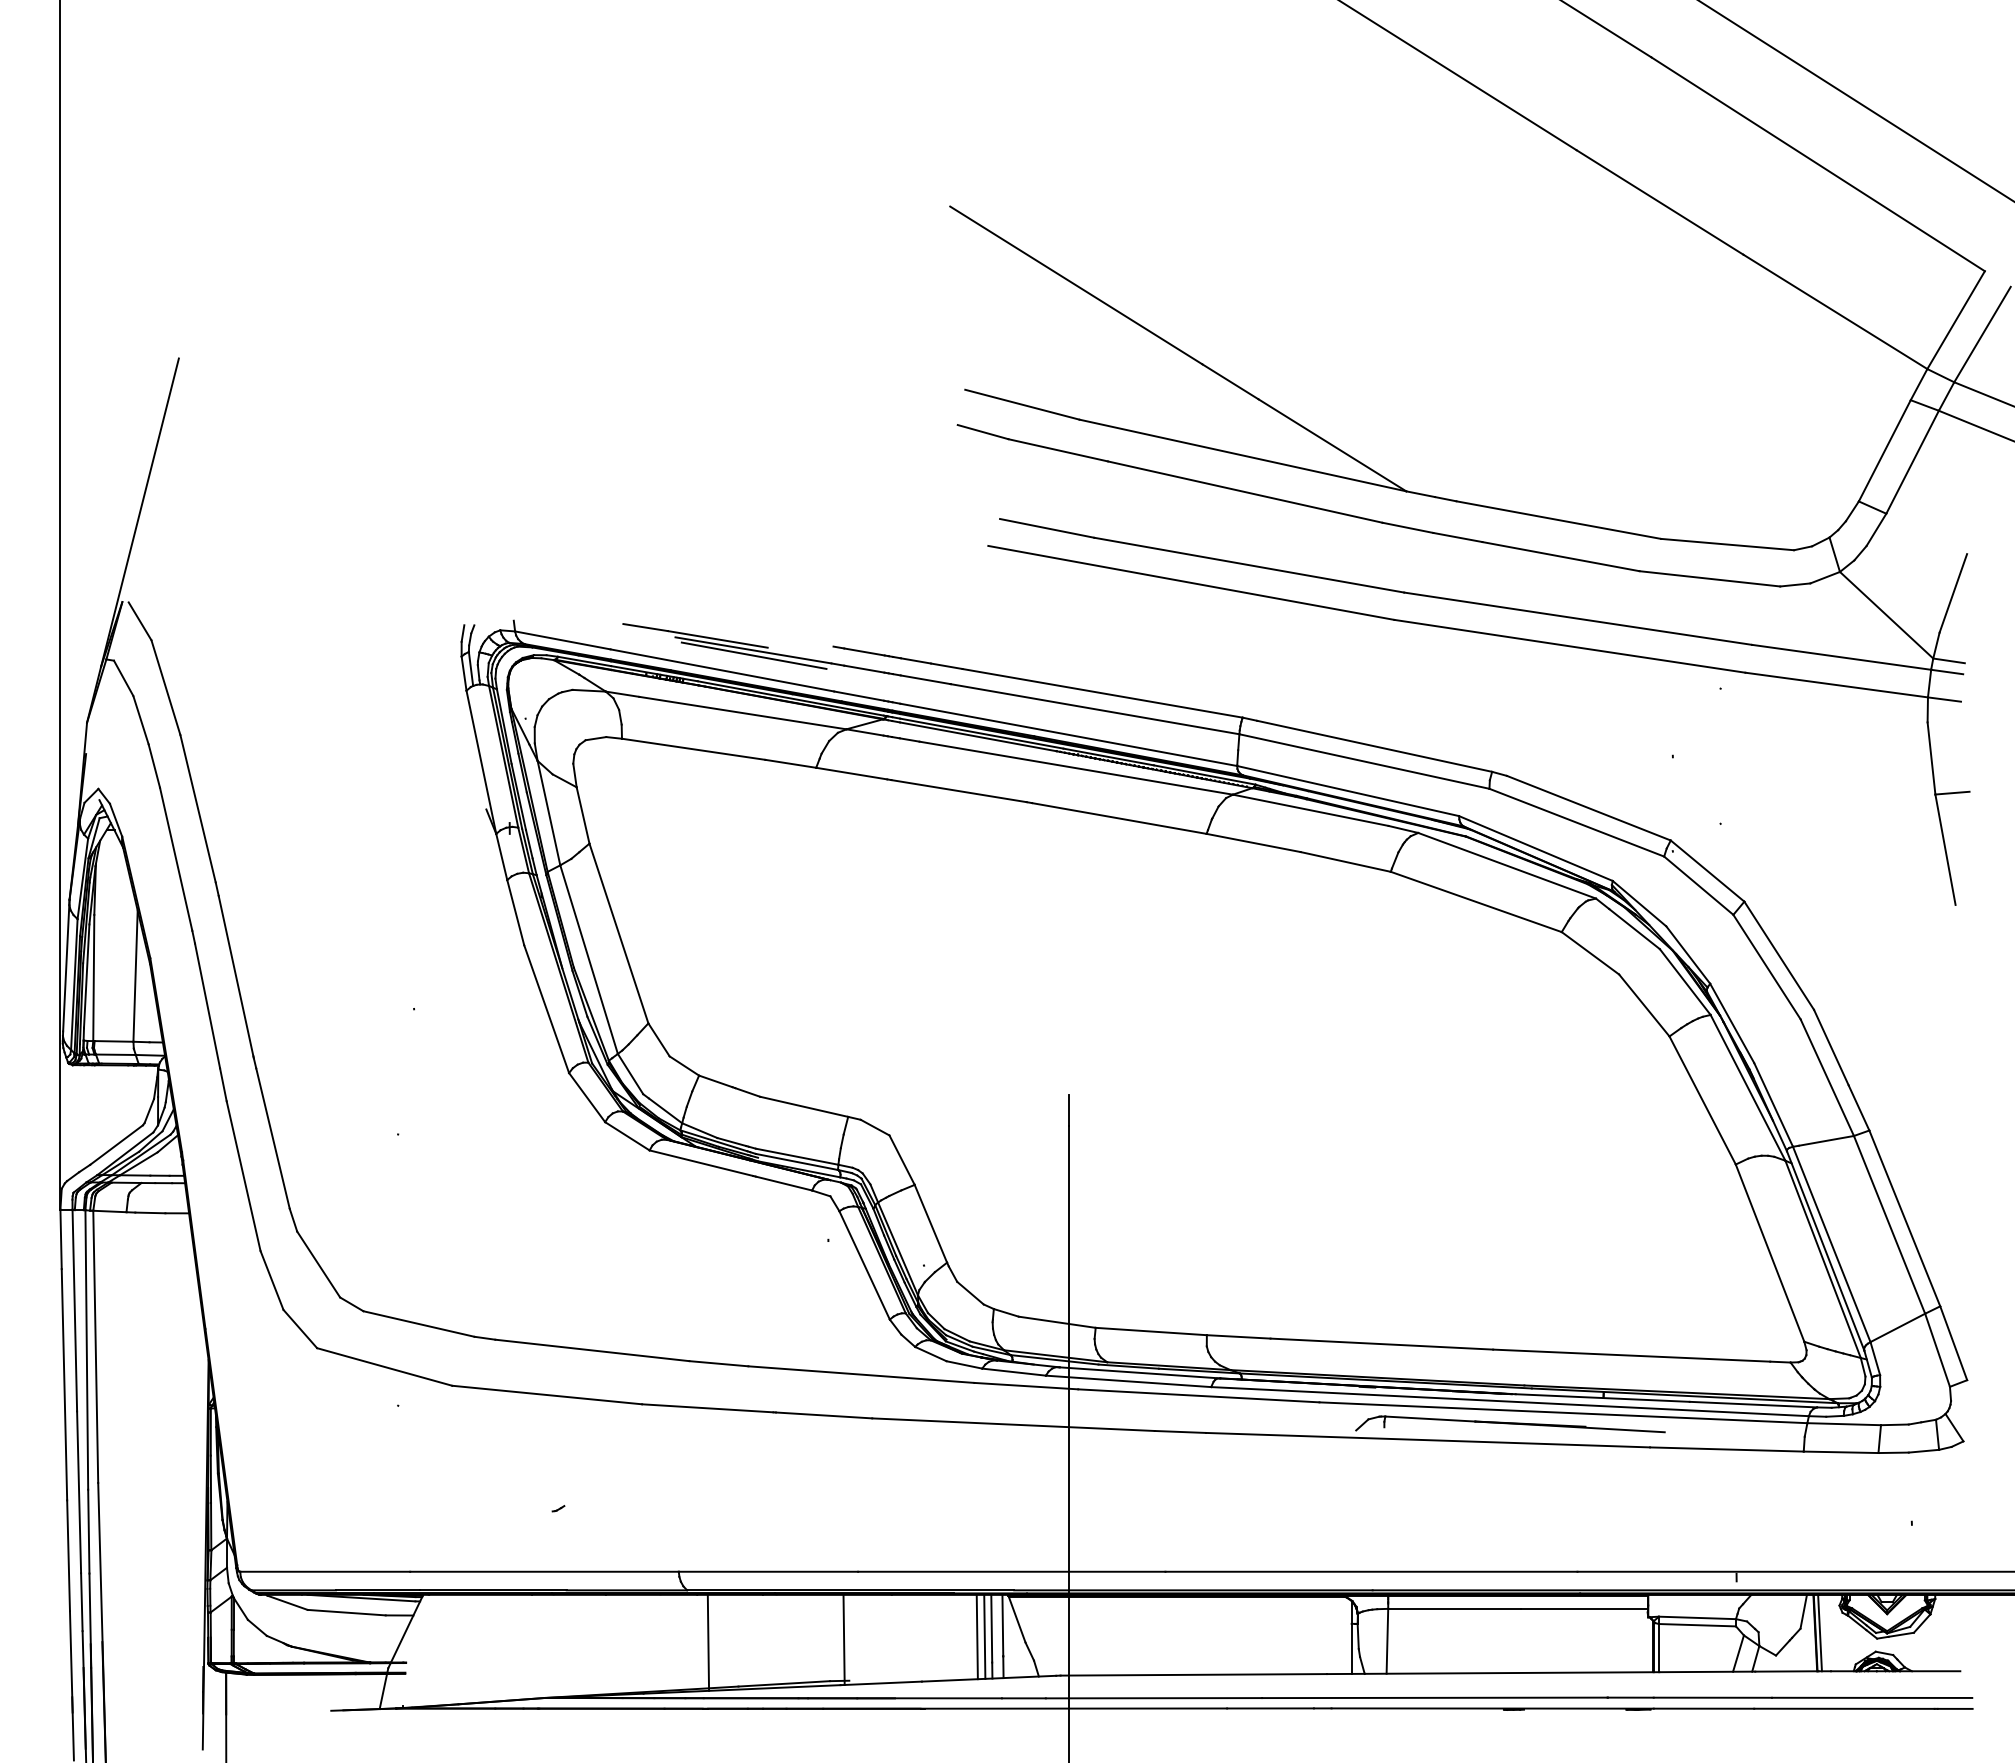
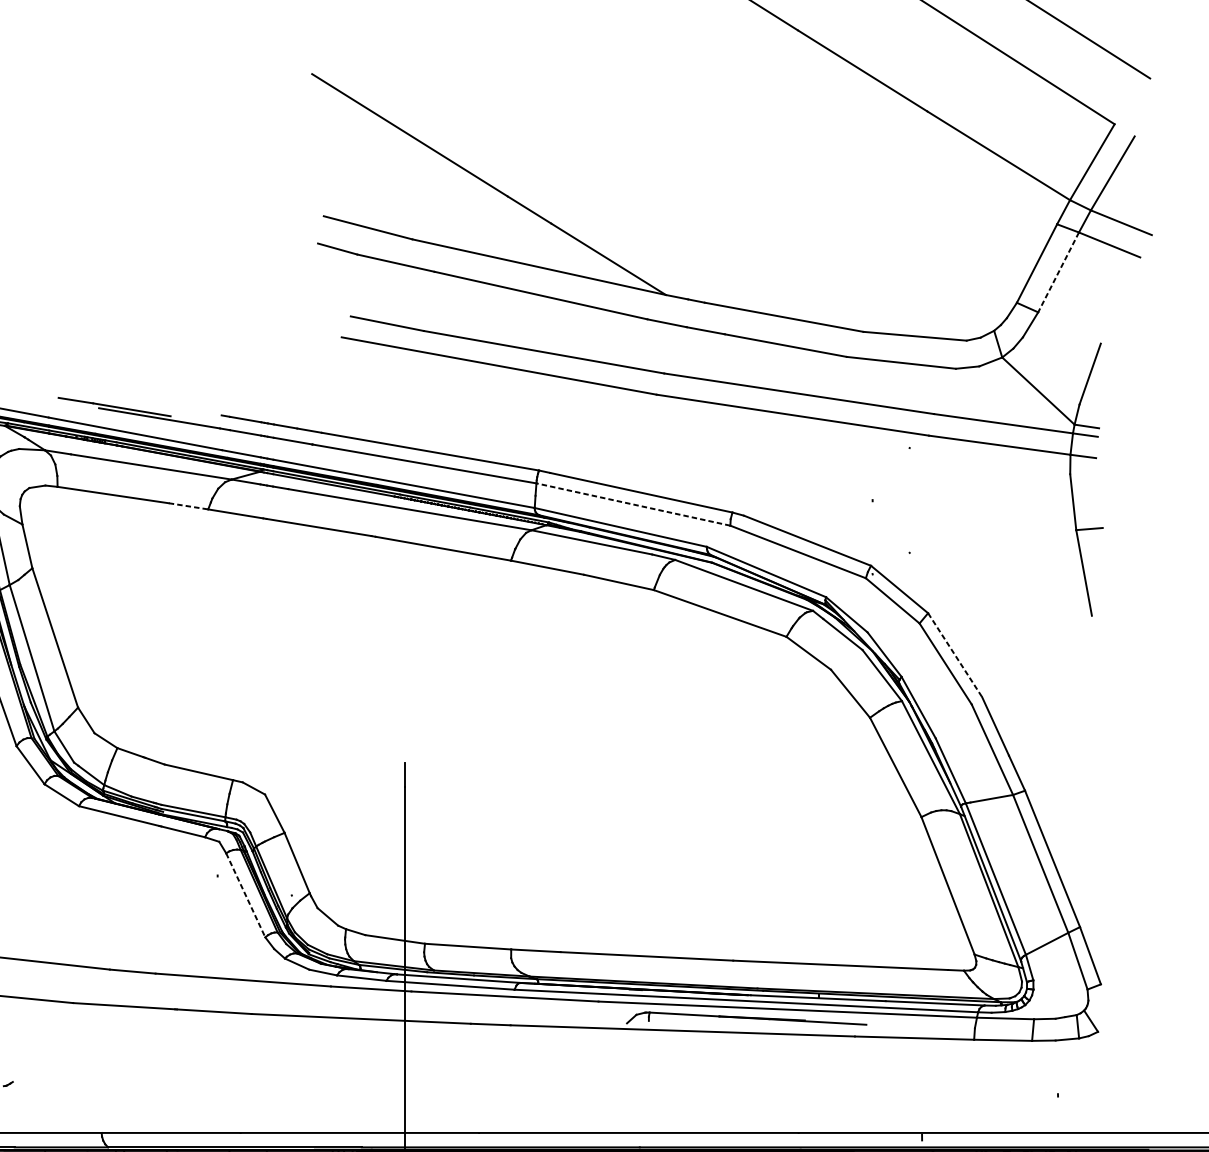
line: (1912, 462) -> (1058, 272), solid -> dashed
line: (753, 655) -> (159, 422), removed
line: (1364, 761) -> (633, 504), solid -> dashed
line: (790, 763) -> (188, 506), solid -> dashed
line: (1779, 956) -> (955, 655), solid -> dashed
line: (864, 1265) -> (245, 895), solid -> dashed

